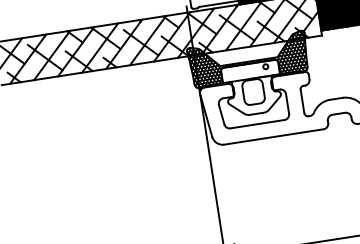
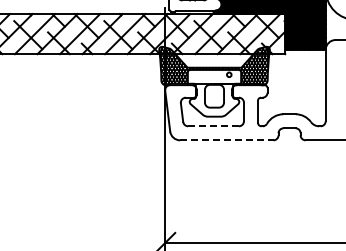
line: (258, 124) -> (214, 126), solid -> dashed
line: (273, 137) -> (226, 140), solid -> dashed

